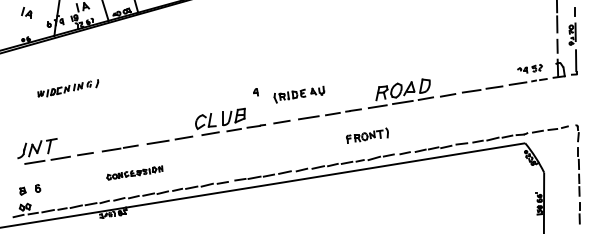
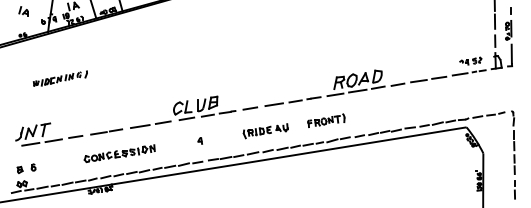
part: (255, 91) -> (199, 140), moved
part: (299, 95) -> (265, 131), moved
part: (134, 172) -> (119, 153), size x1.43

